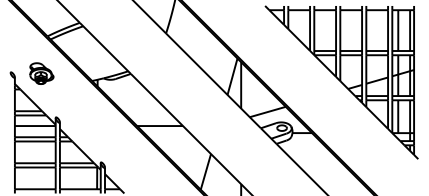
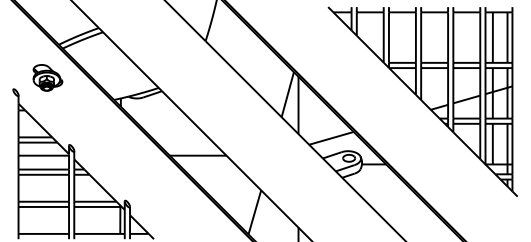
part: (41, 73) -> (47, 77), moved

